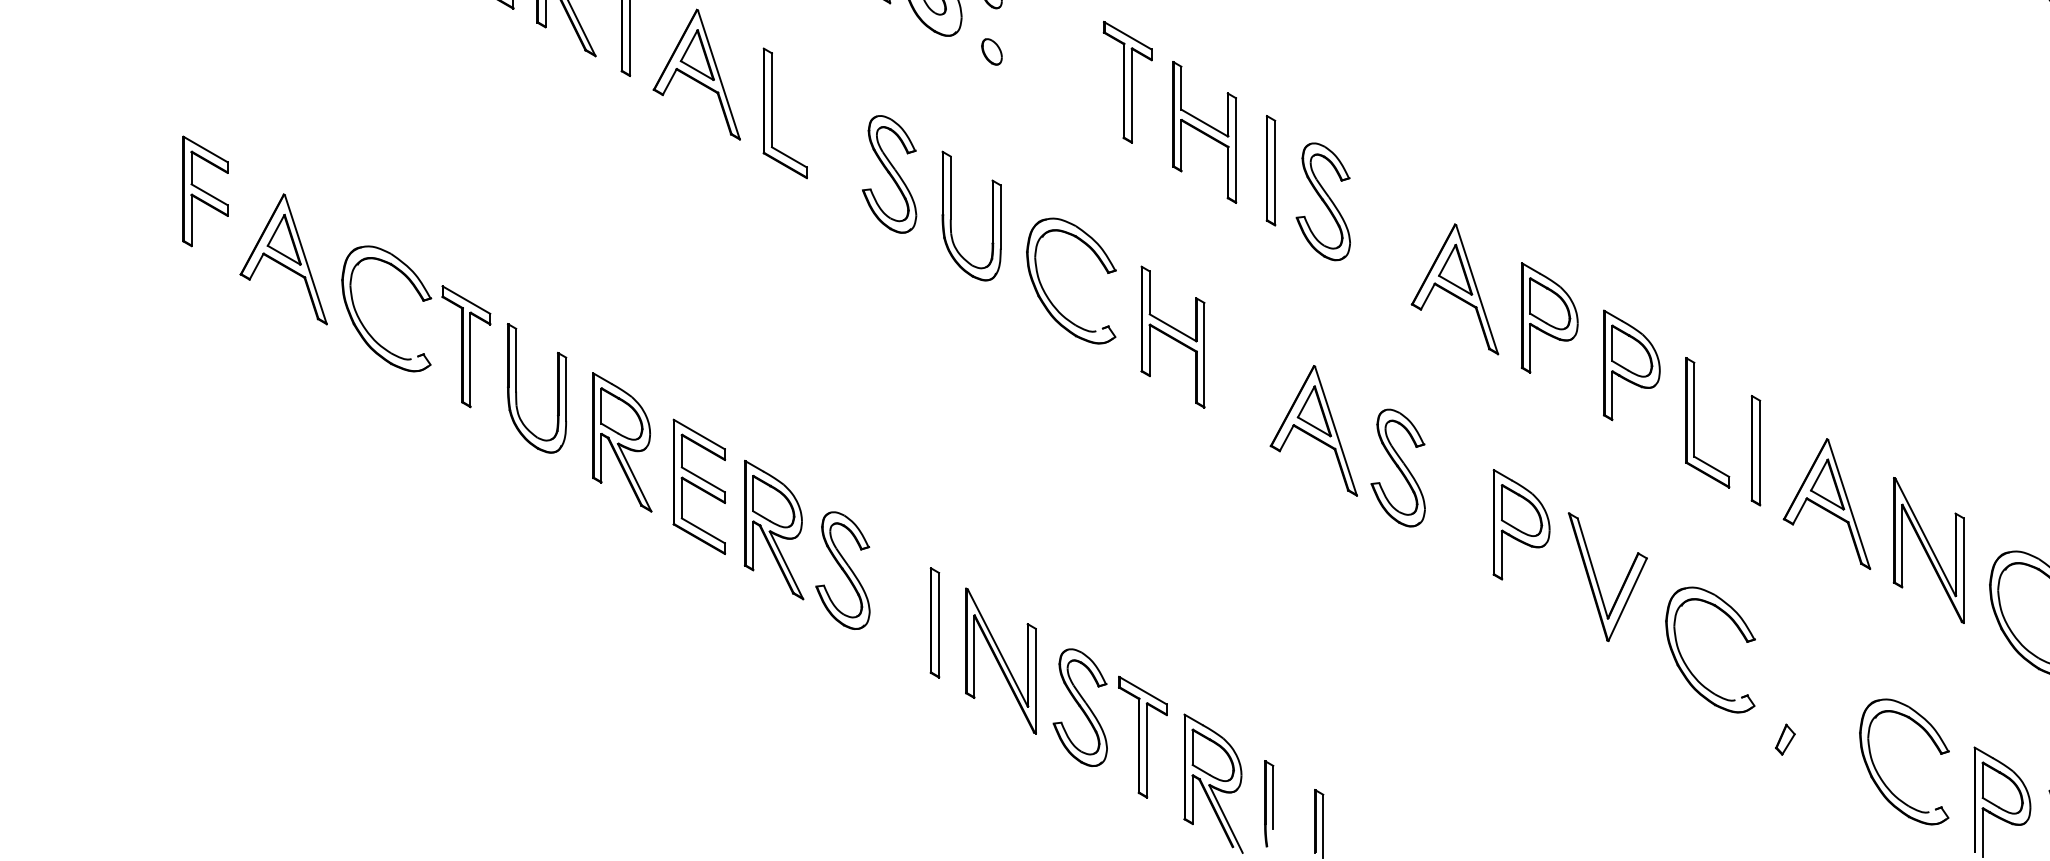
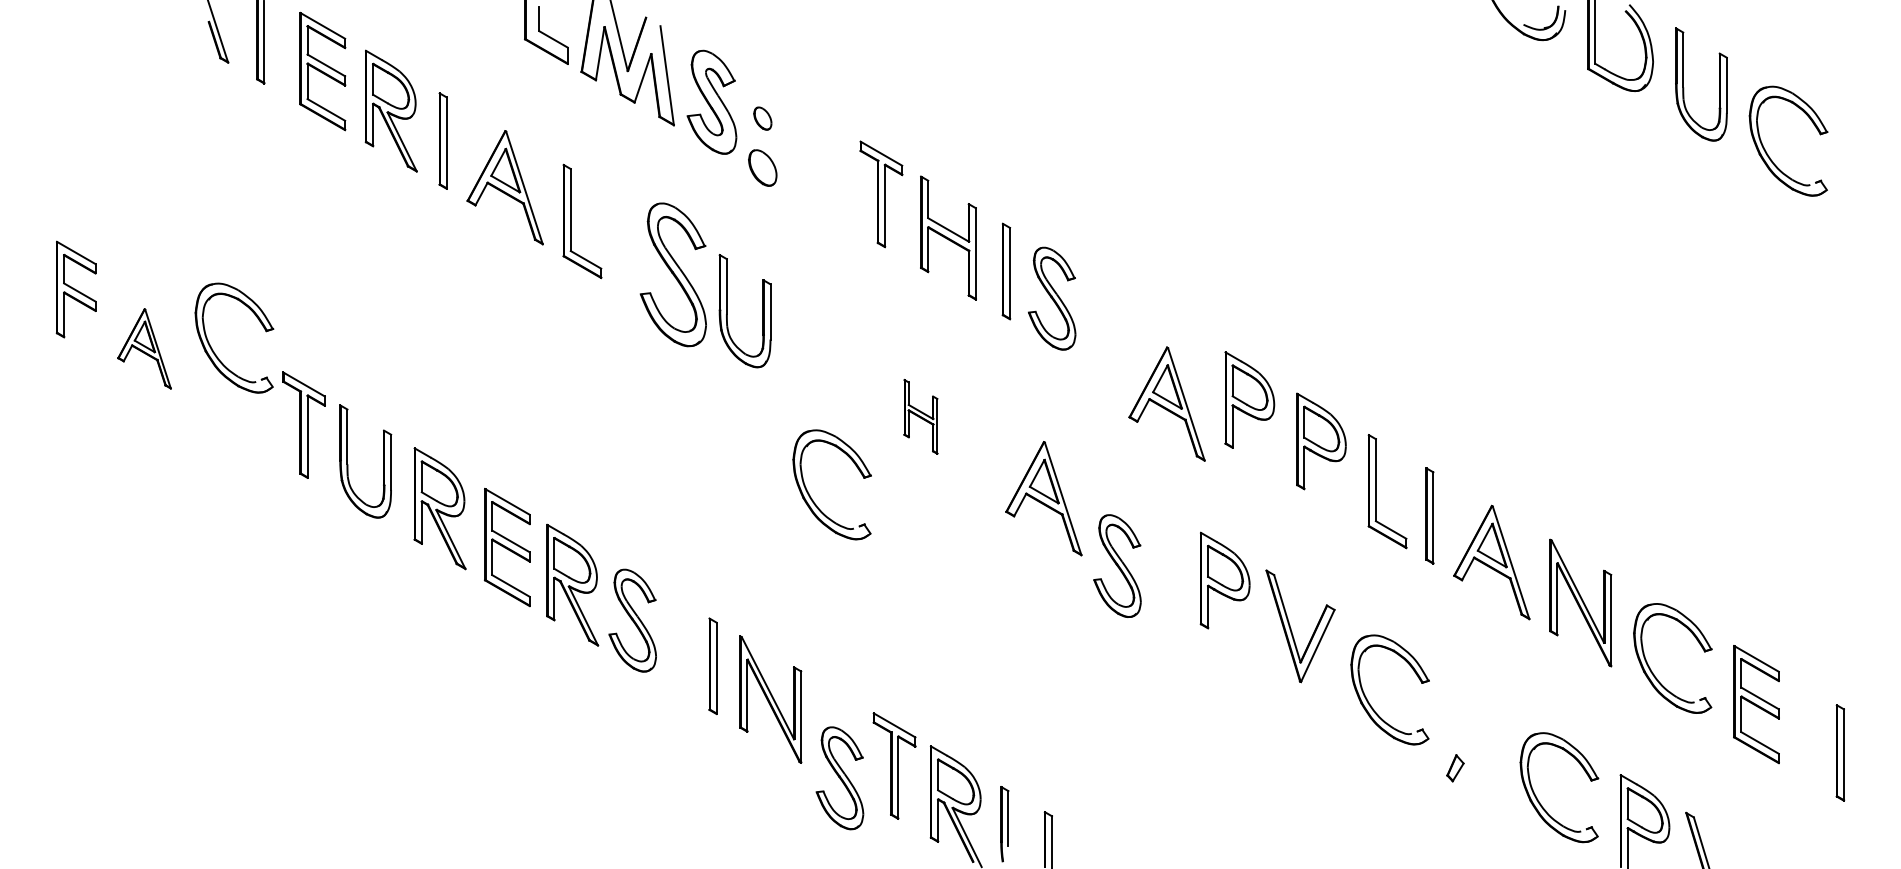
part: (991, 51) -> (762, 167), size x1.6
part: (889, 174) -> (673, 274), size x1.4
part: (283, 258) -> (144, 348), size x0.7
part: (1454, 288) -> (1166, 403), moved
part: (1048, 296) -> (812, 498), moved
part: (363, 324) -> (214, 351), moved
part: (1172, 336) -> (920, 416), size x0.6
part: (1398, 467) -> (1117, 565), moved
part: (1079, 707) -> (839, 778), moved

